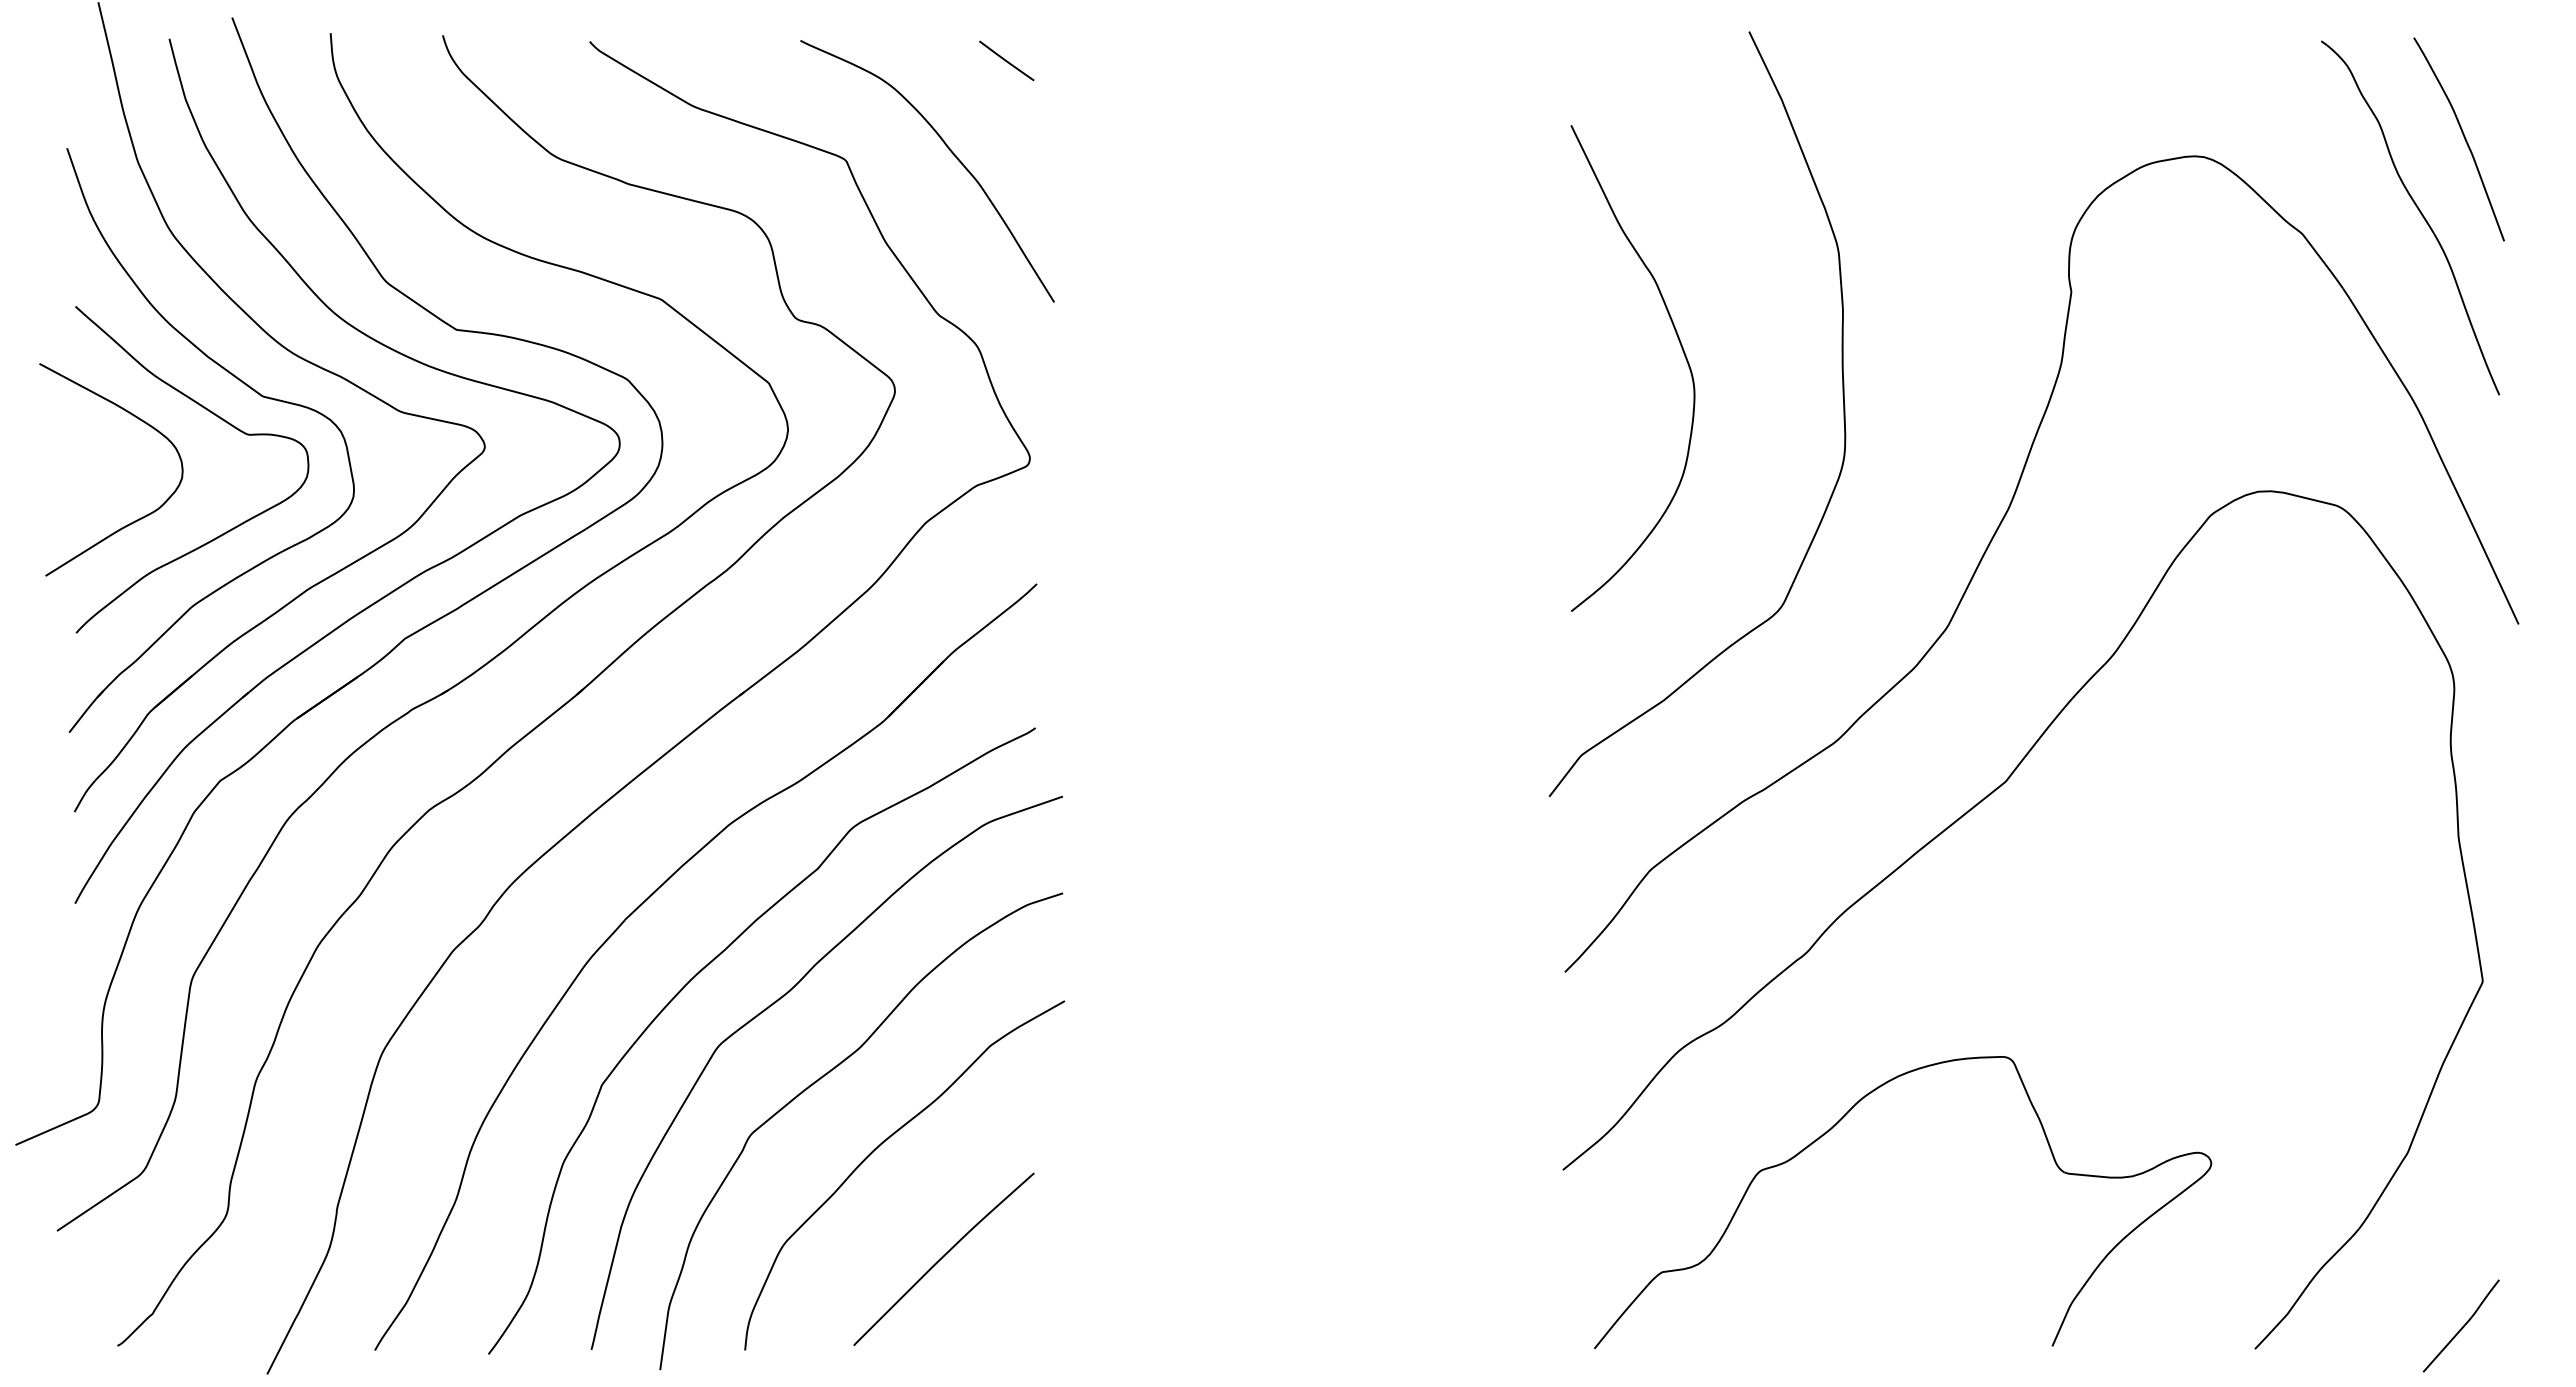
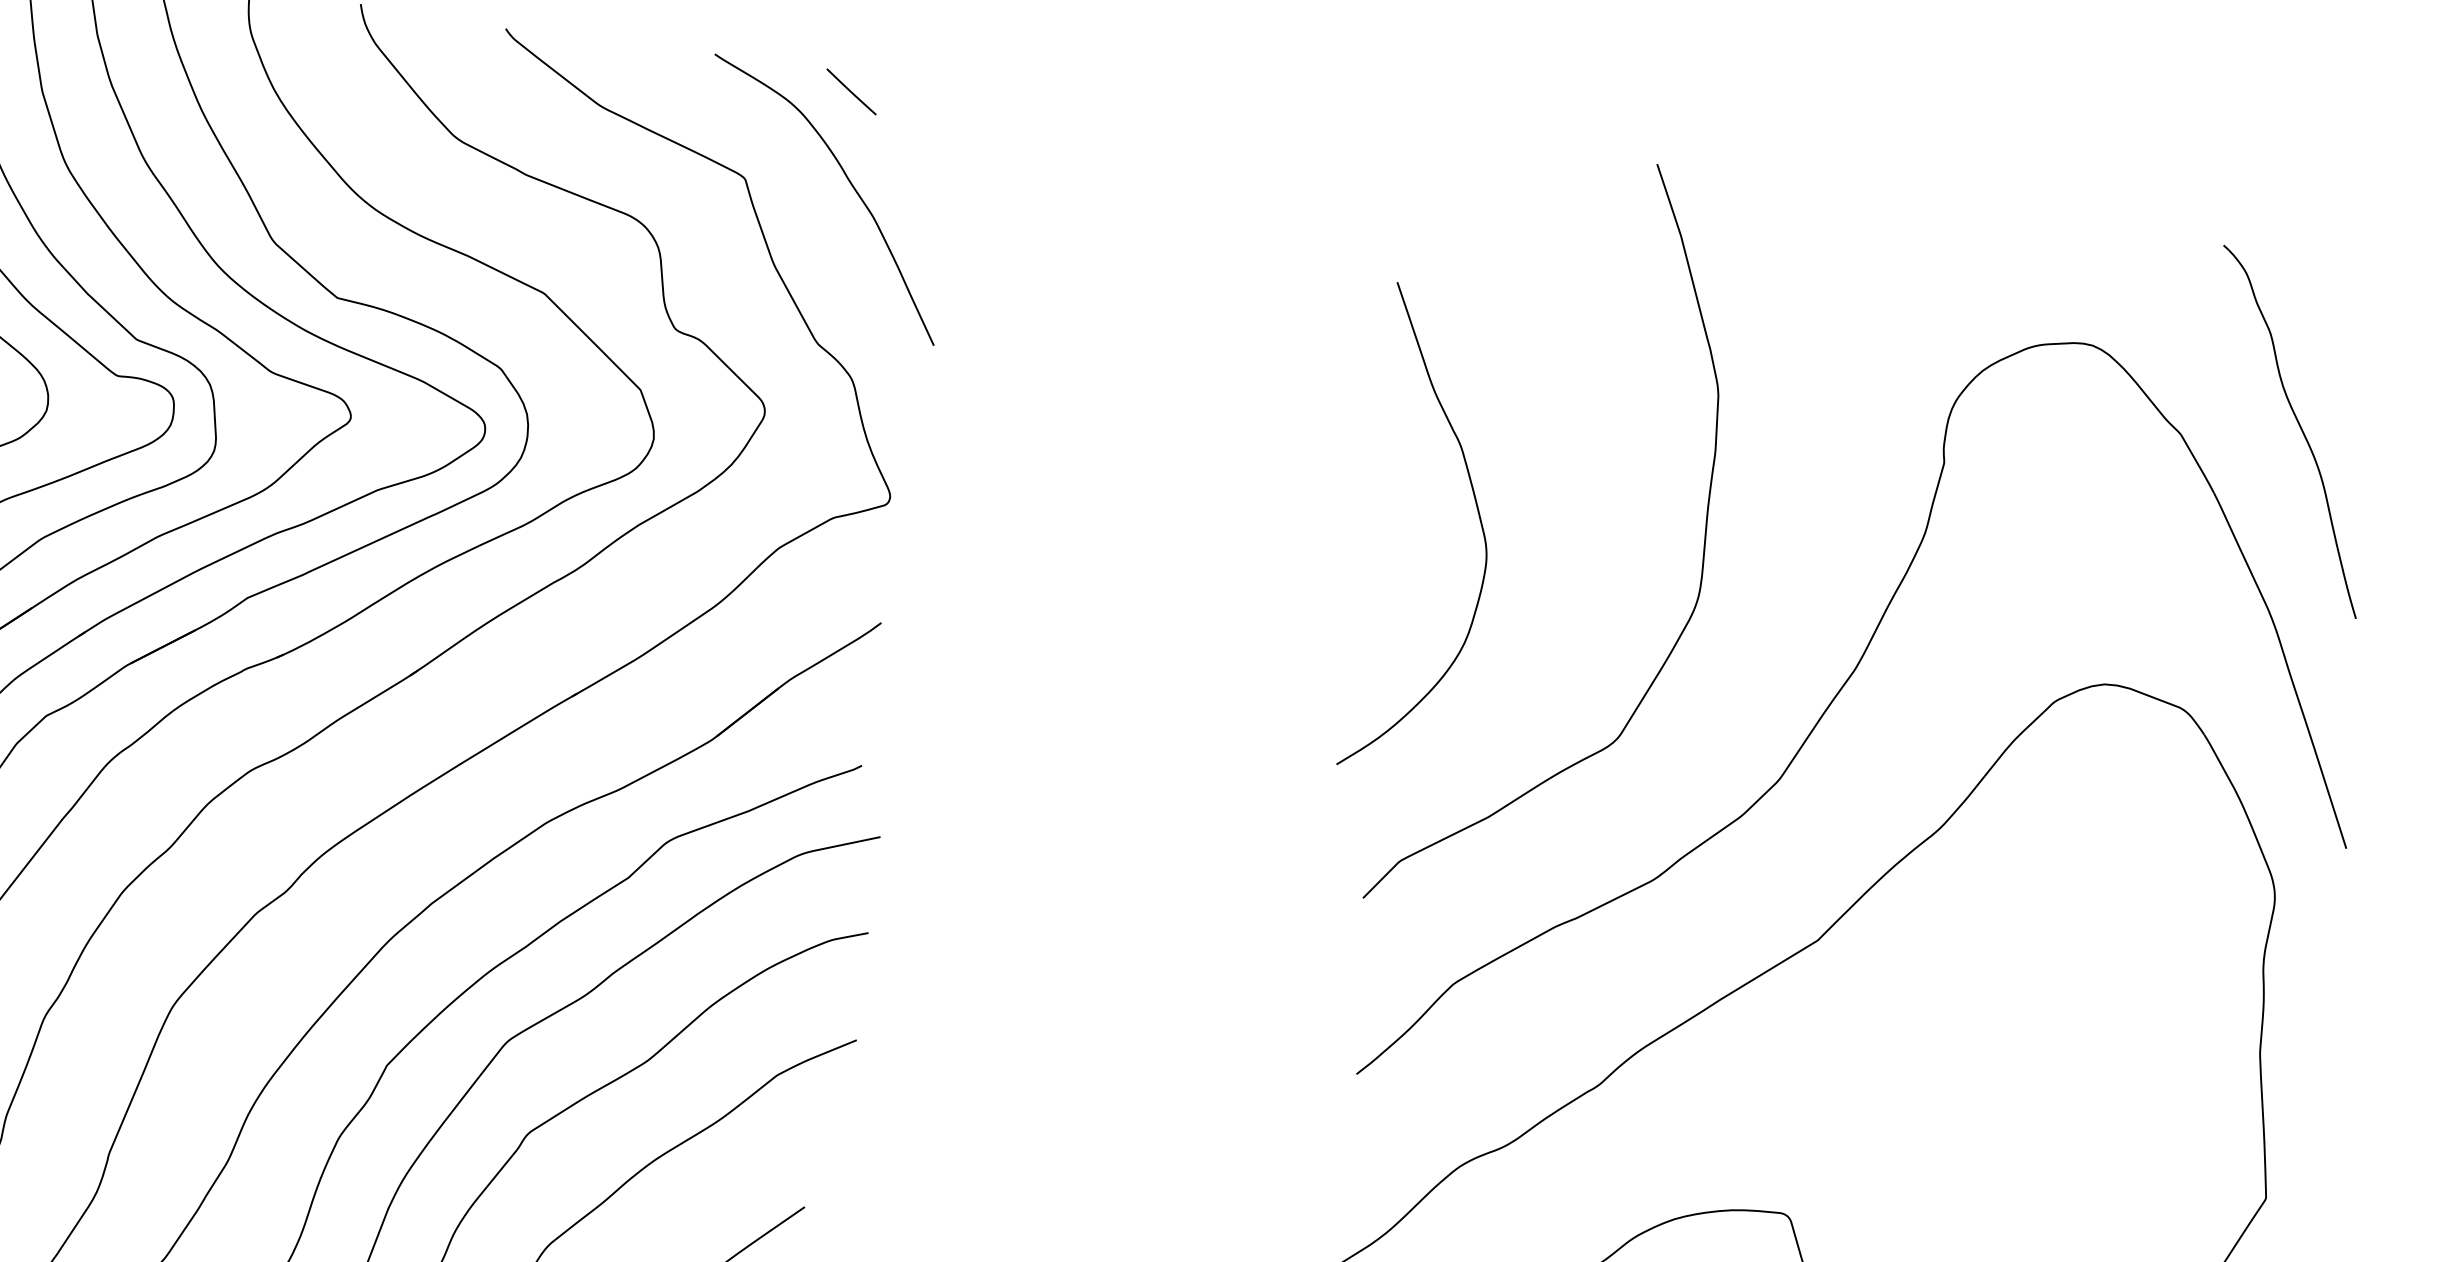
line: (1006, 60) -> (851, 91), moved
curve: (2463, 137) -> (2352, 358), removed
curve: (1682, 351) -> (1479, 520), moved

